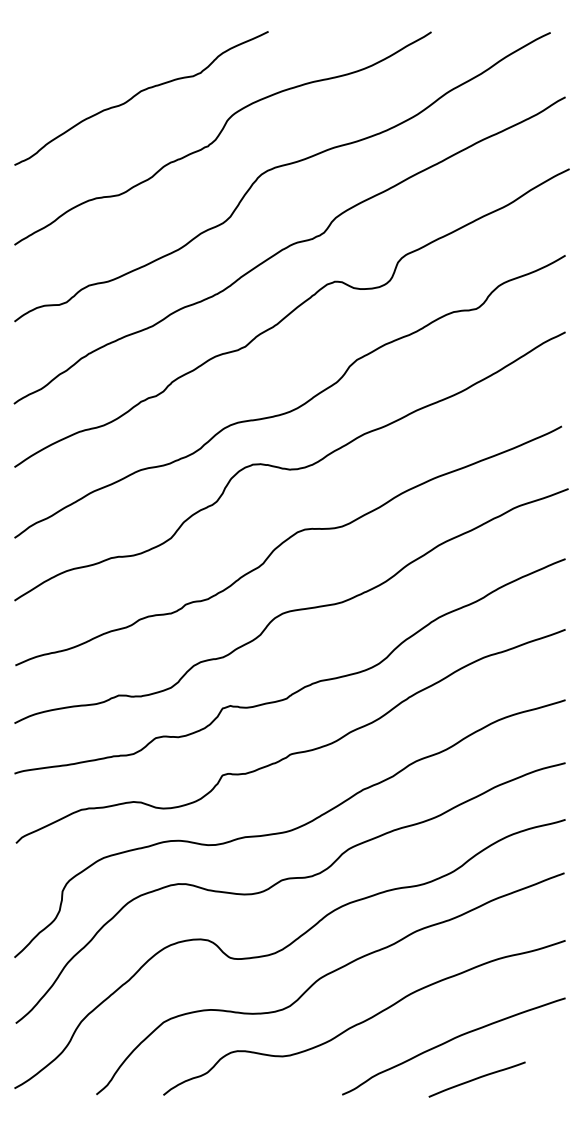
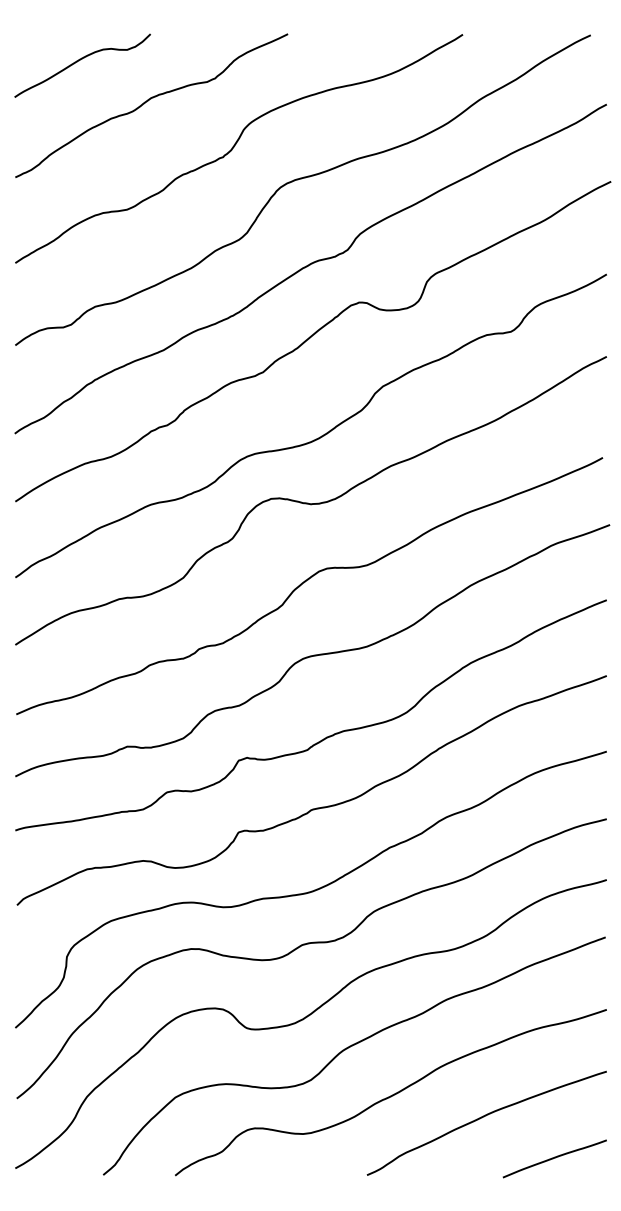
curve: (73, 57) -> (78, 61), added
curve: (476, 1079) -> (554, 1158), moved

